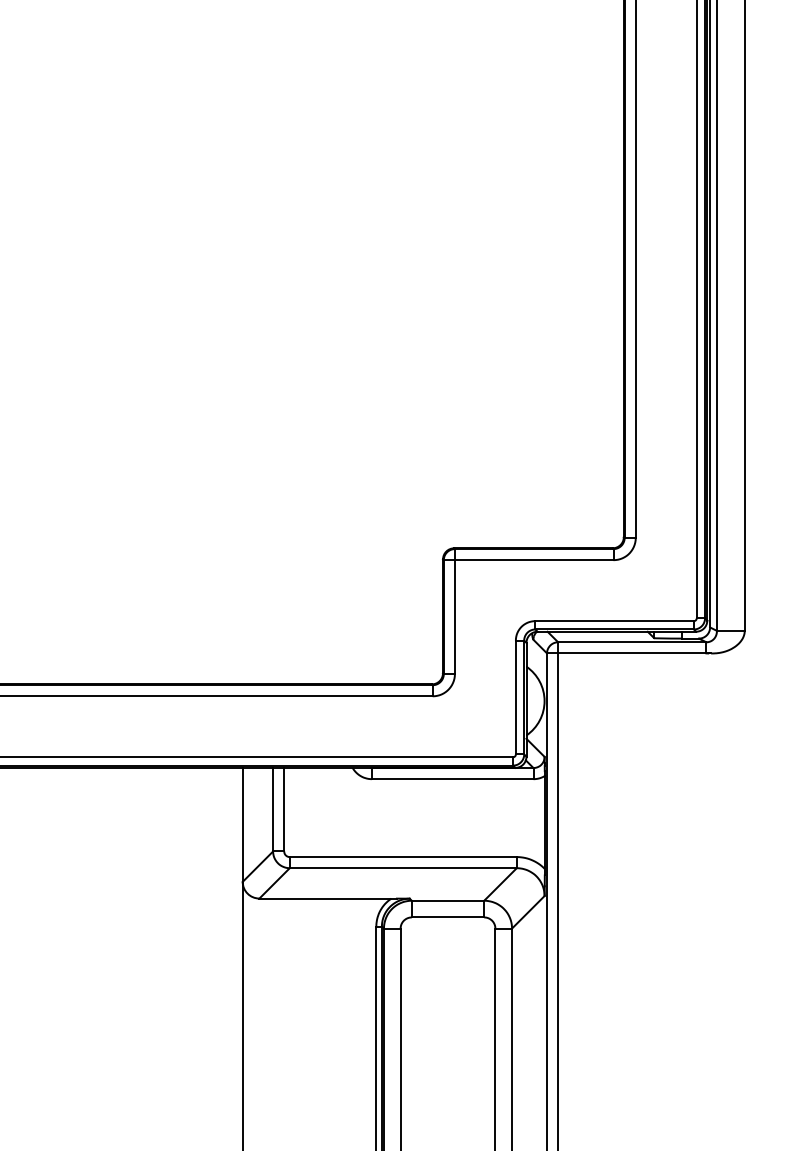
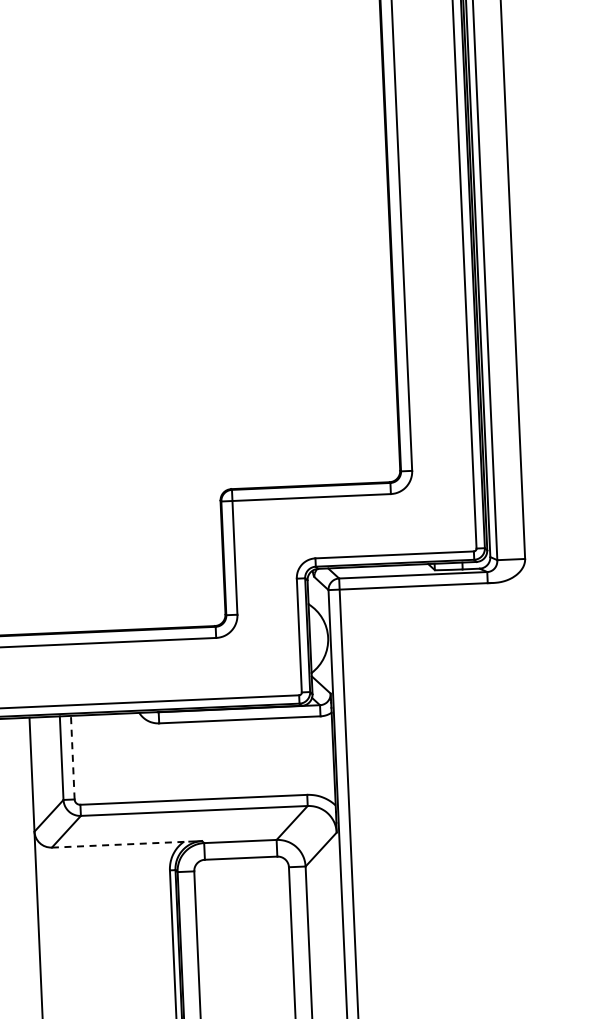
line: (284, 809) -> (73, 757), solid -> dashed
line: (328, 898) -> (120, 844), solid -> dashed

